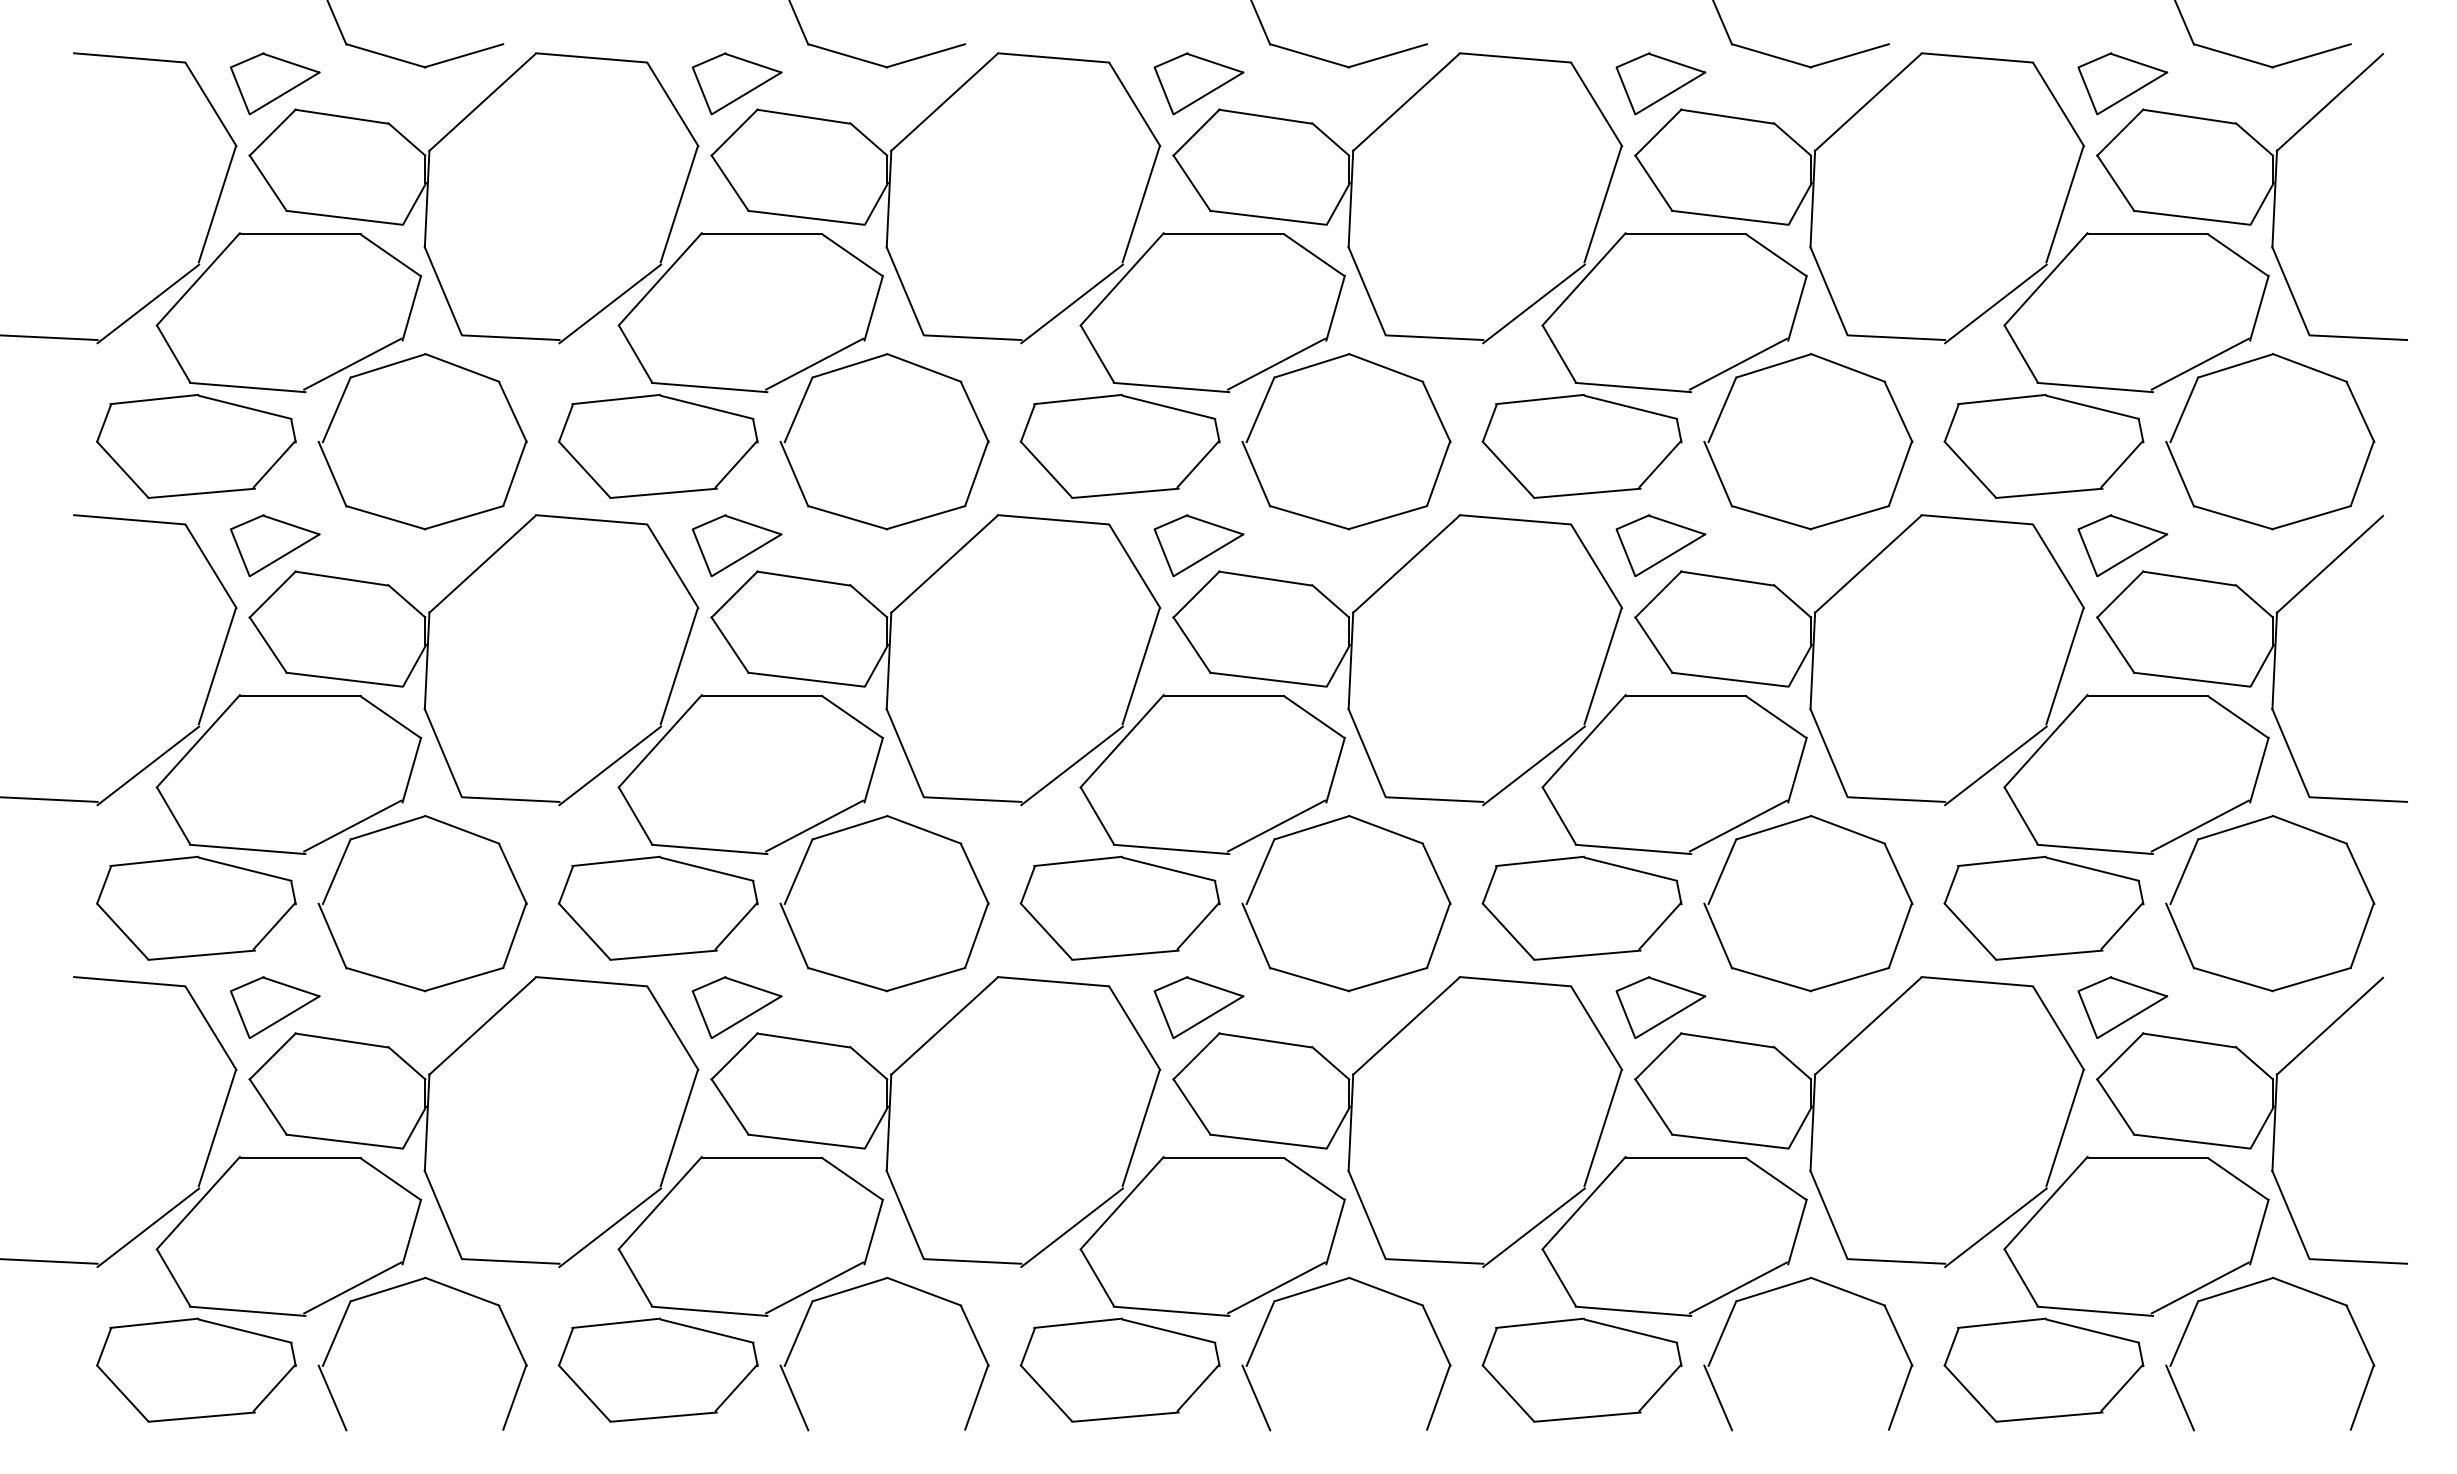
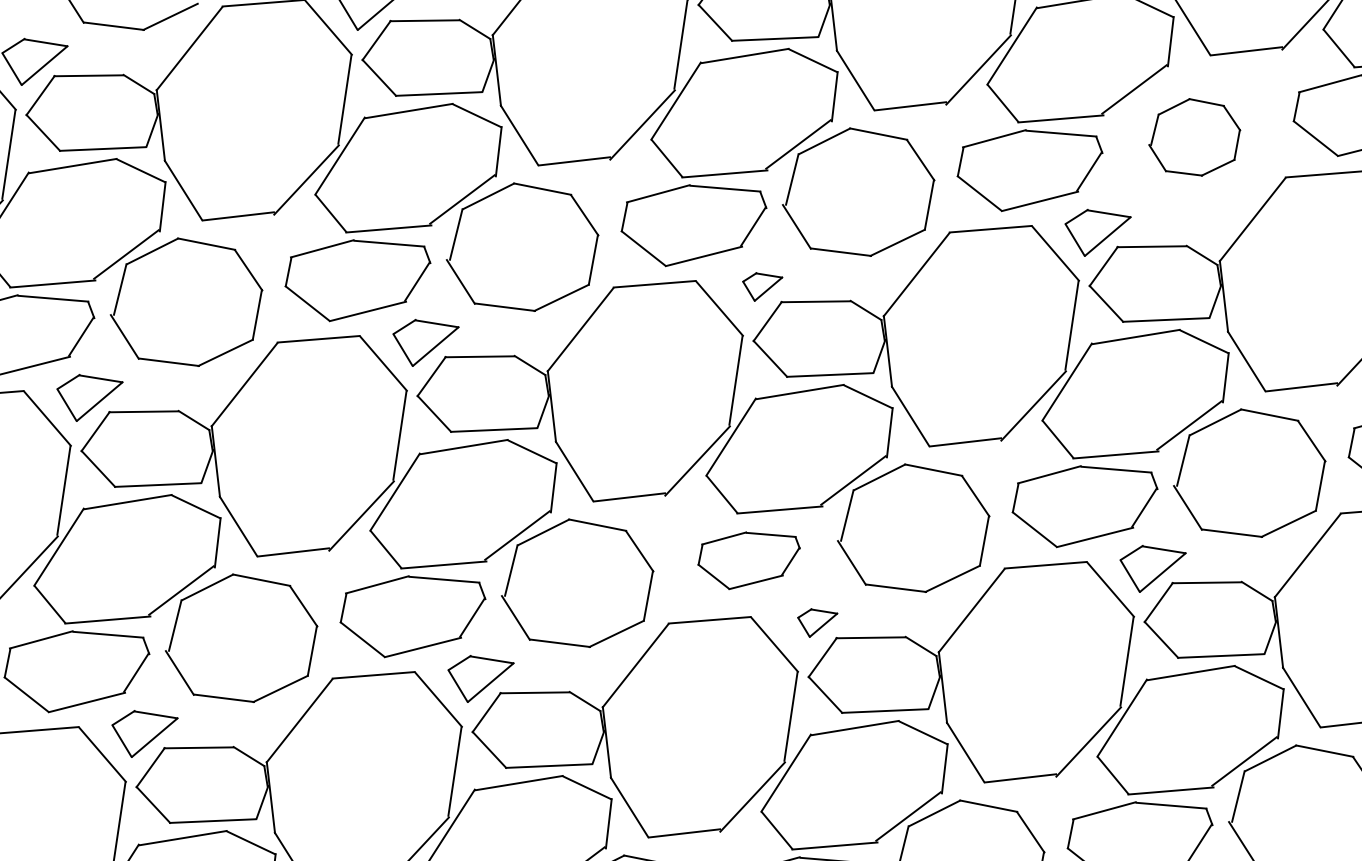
part: (1808, 441) -> (1194, 137), size x0.6
part: (1198, 545) -> (763, 285), size x0.6
part: (1119, 907) -> (748, 558), size x0.7
part: (1198, 1007) -> (818, 621), size x0.6

